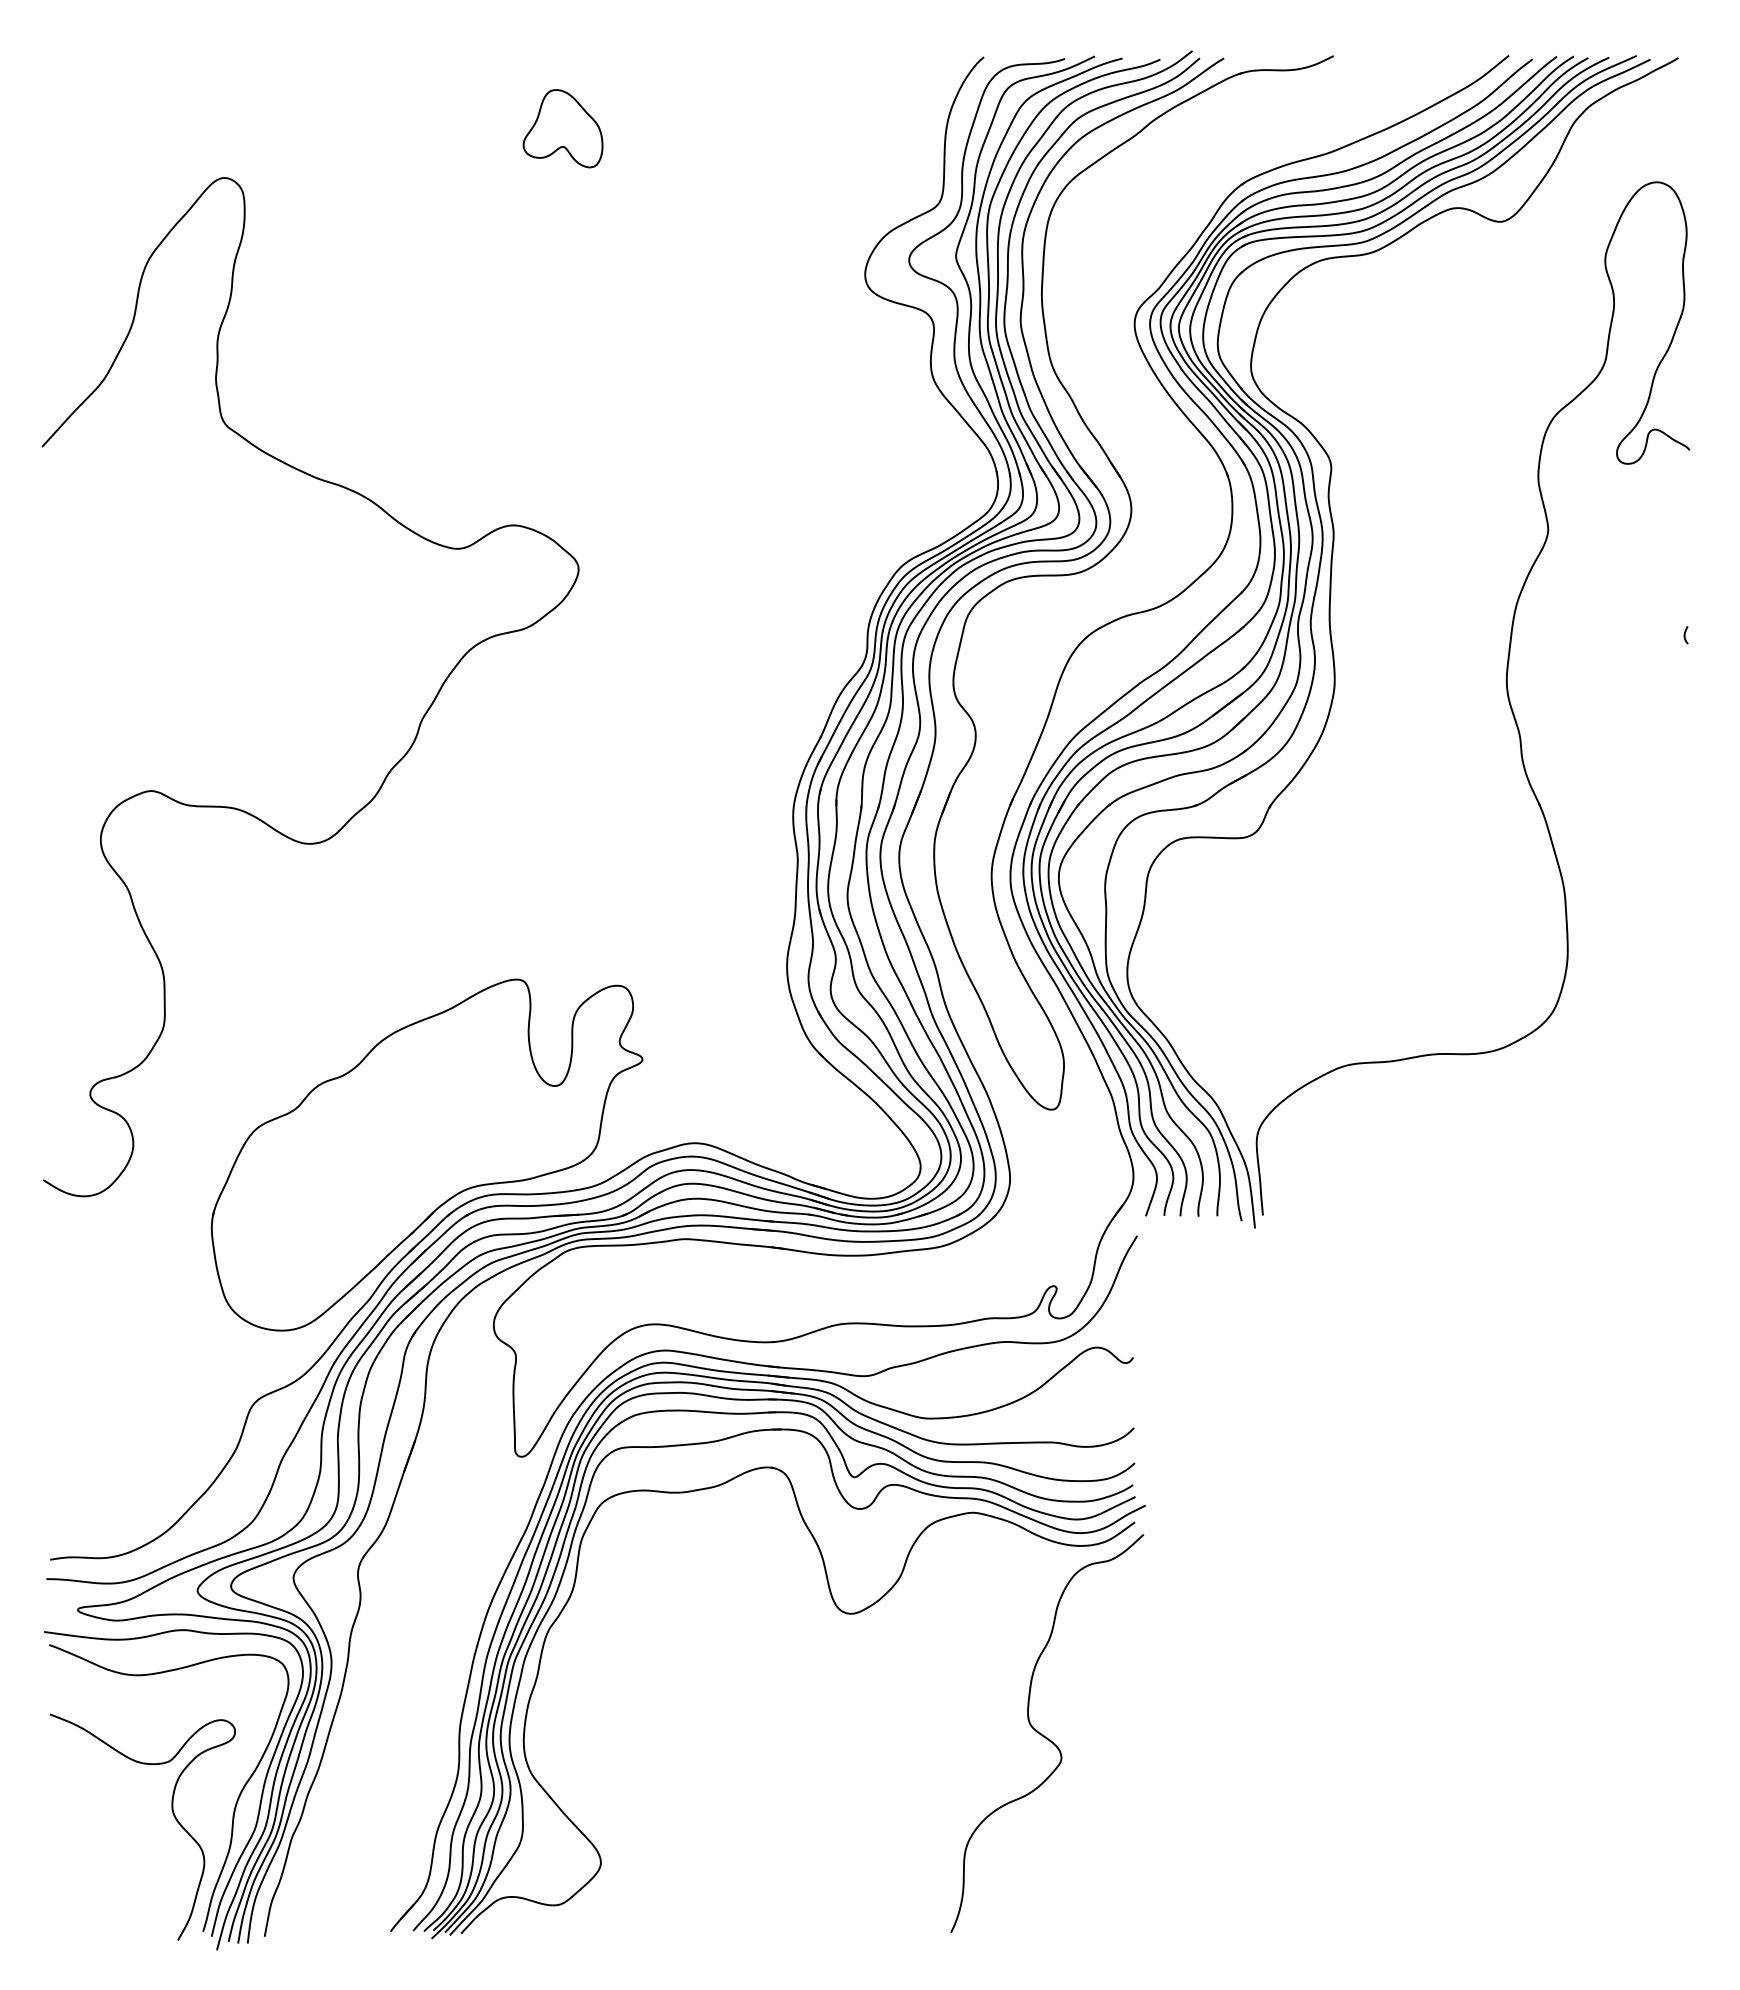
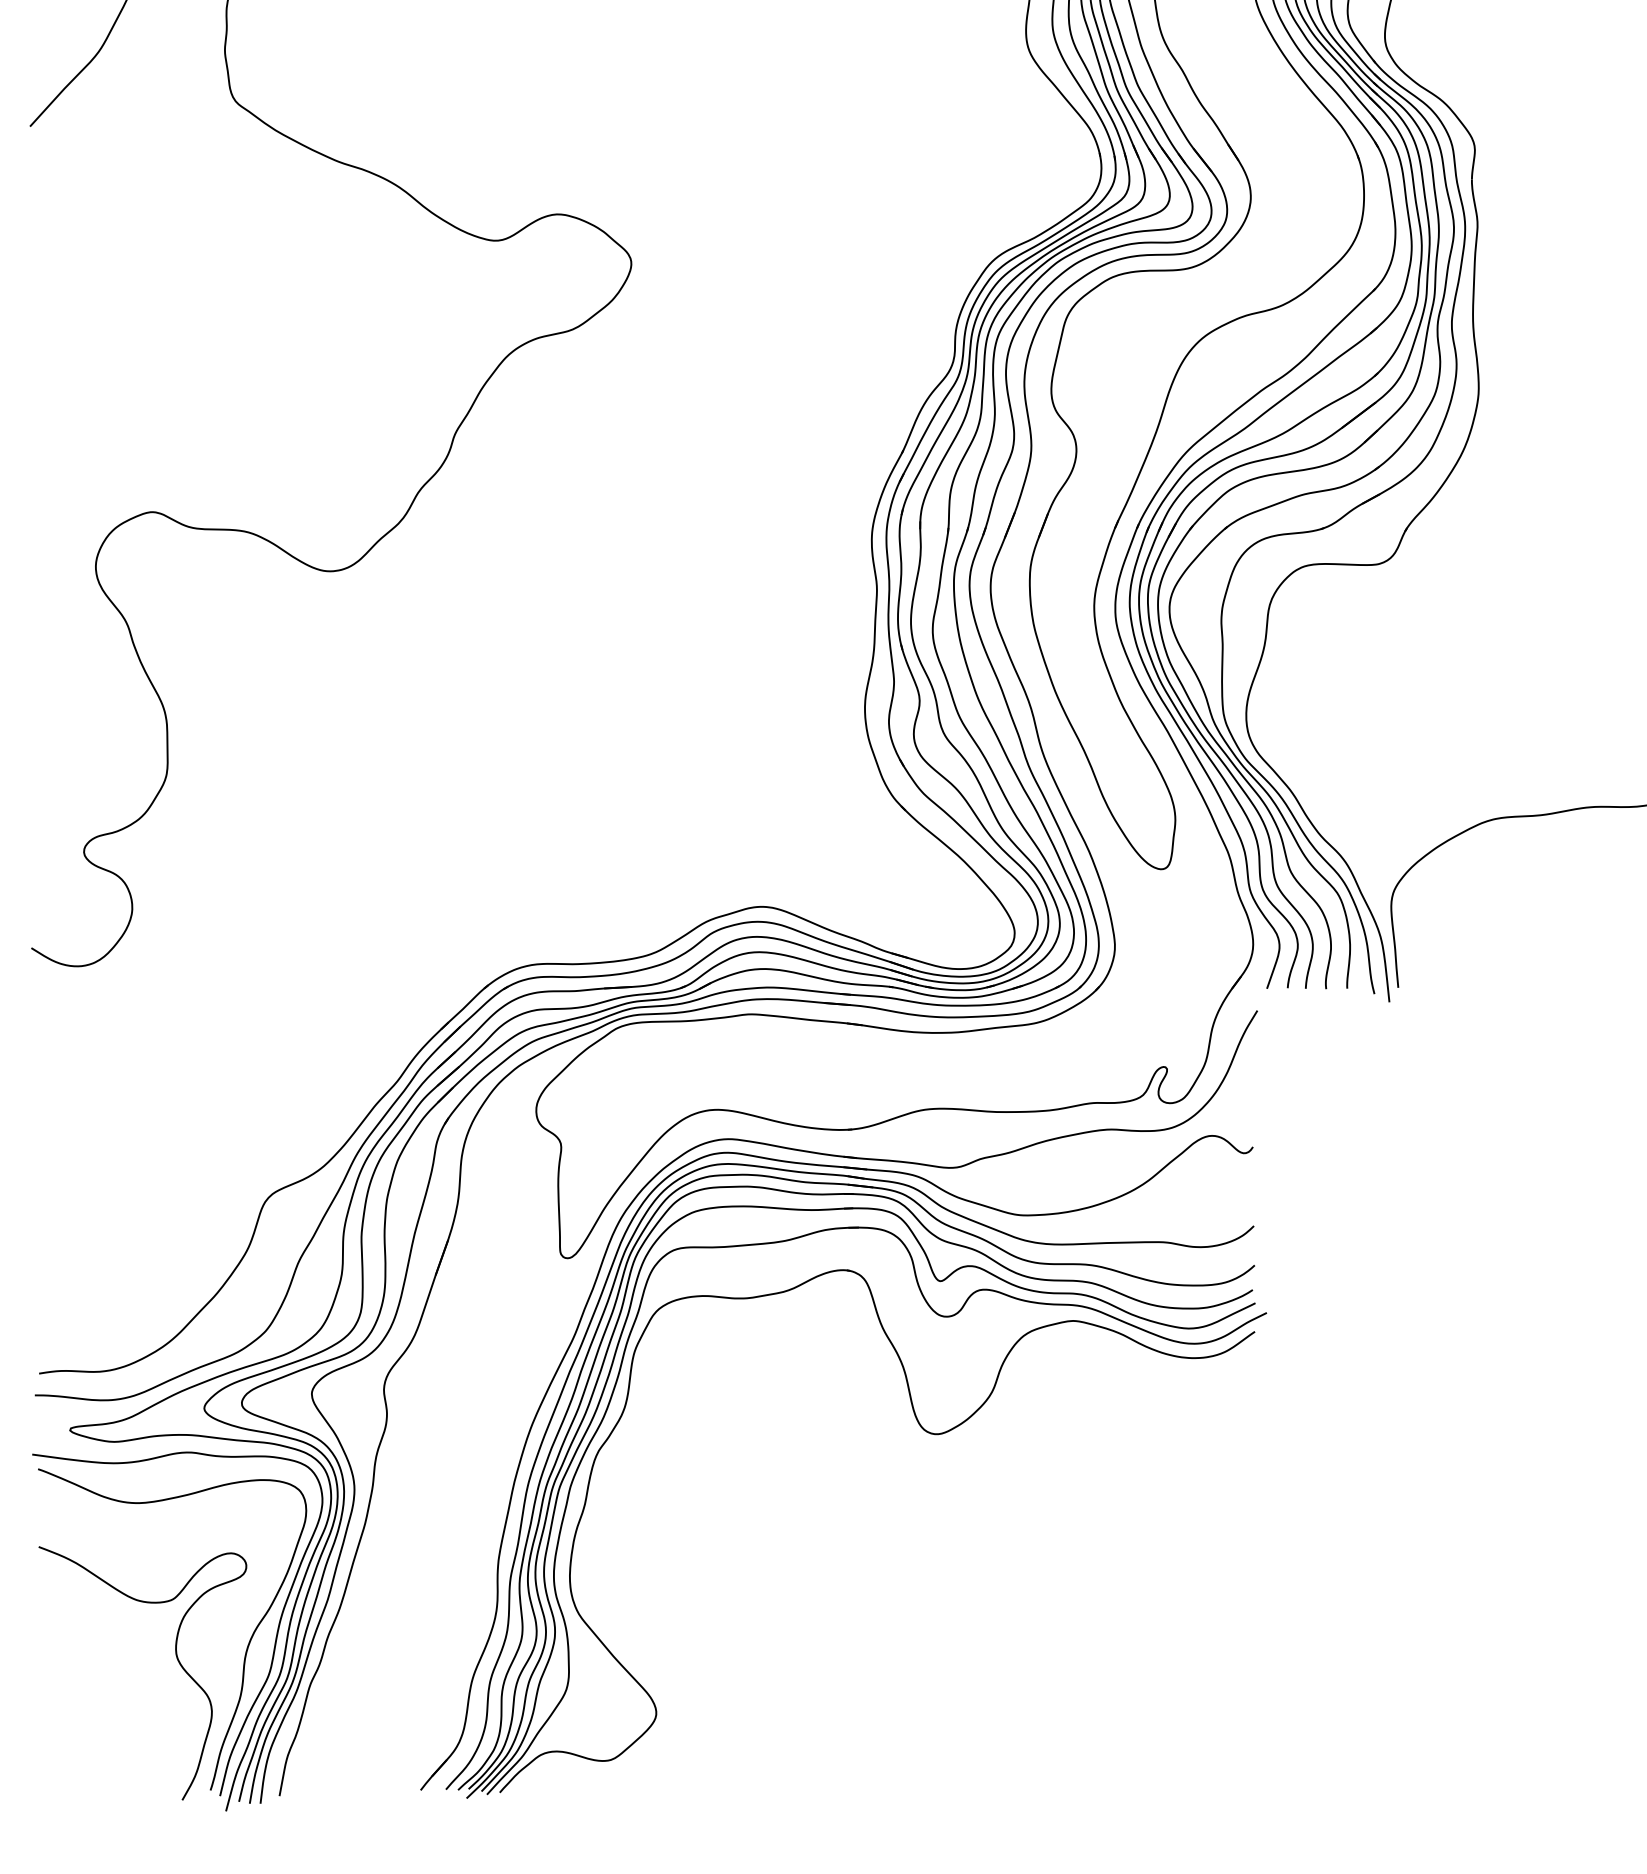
part: (427, 1154) -> (461, 919), removed
curve: (1044, 1735) -> (1153, 1570), removed

